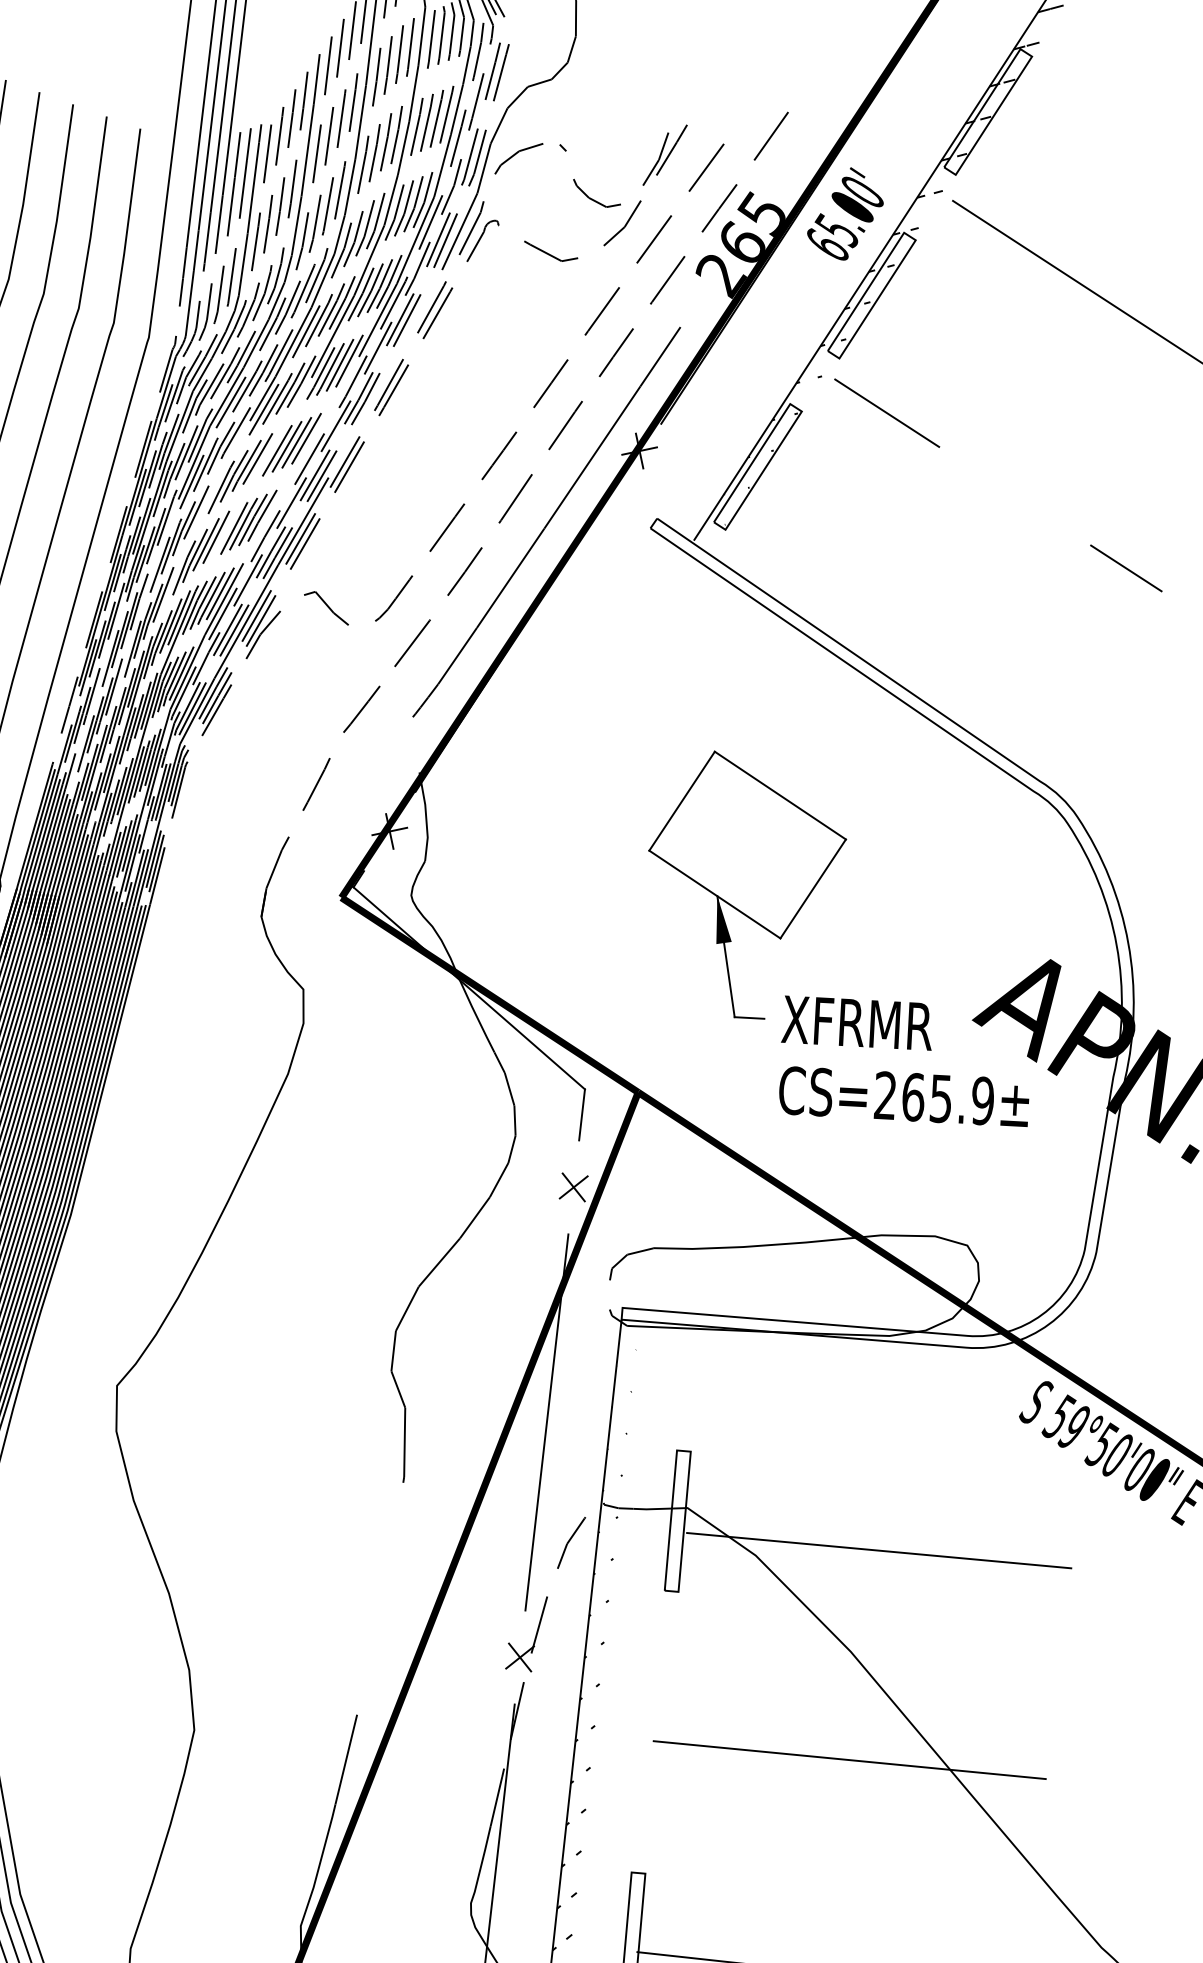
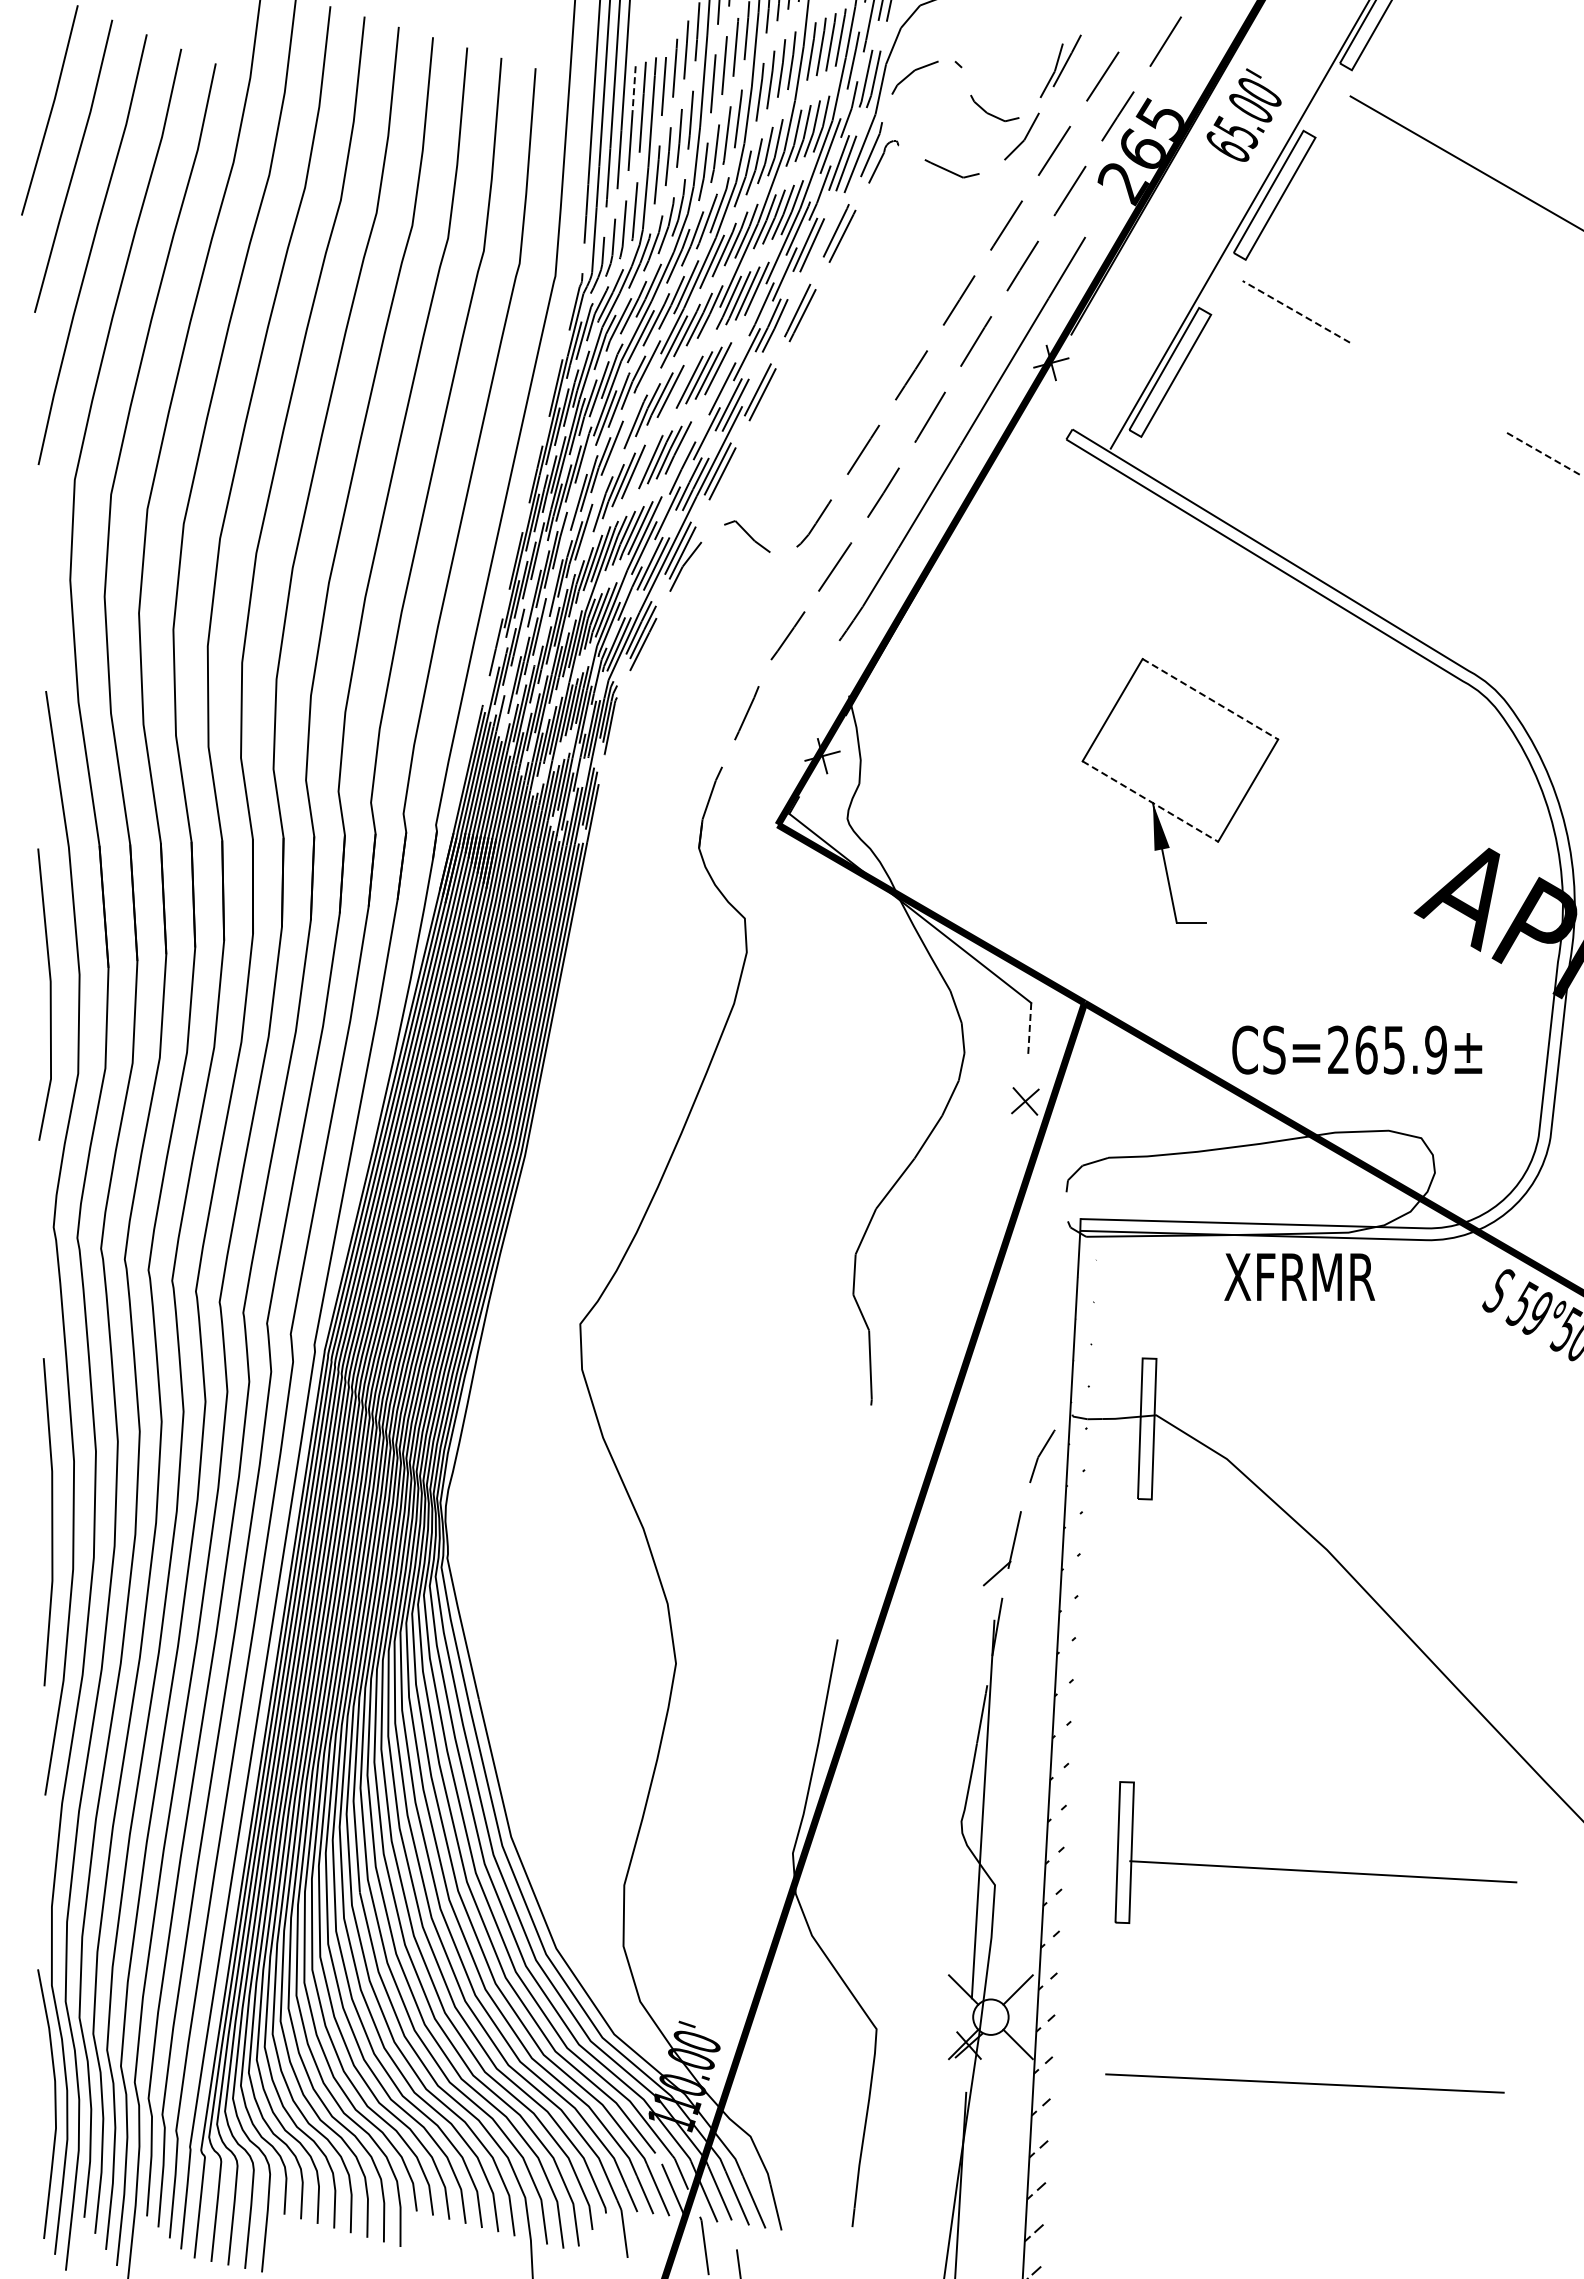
line: (238, 155) -> (634, 89), solid -> dashed
hatch: (845, 324) -> (1249, 225), removed
line: (887, 412) -> (1296, 311), solid -> dashed
line: (1126, 568) -> (1543, 453), solid -> dashed
line: (780, 795) -> (1210, 699), solid -> dashed
line: (714, 894) -> (1150, 801), solid -> dashed
text: (857, 1022) -> (1299, 1276), moved
text: (904, 1096) -> (1357, 1049), moved
line: (581, 1114) -> (1029, 1028), solid -> dashed
line: (547, 1422) -> (1011, 1337), removed
line: (878, 1550) -> (1349, 1447), removed
line: (520, 1657) -> (997, 1573), removed
line: (849, 1759) -> (1331, 1657), removed

